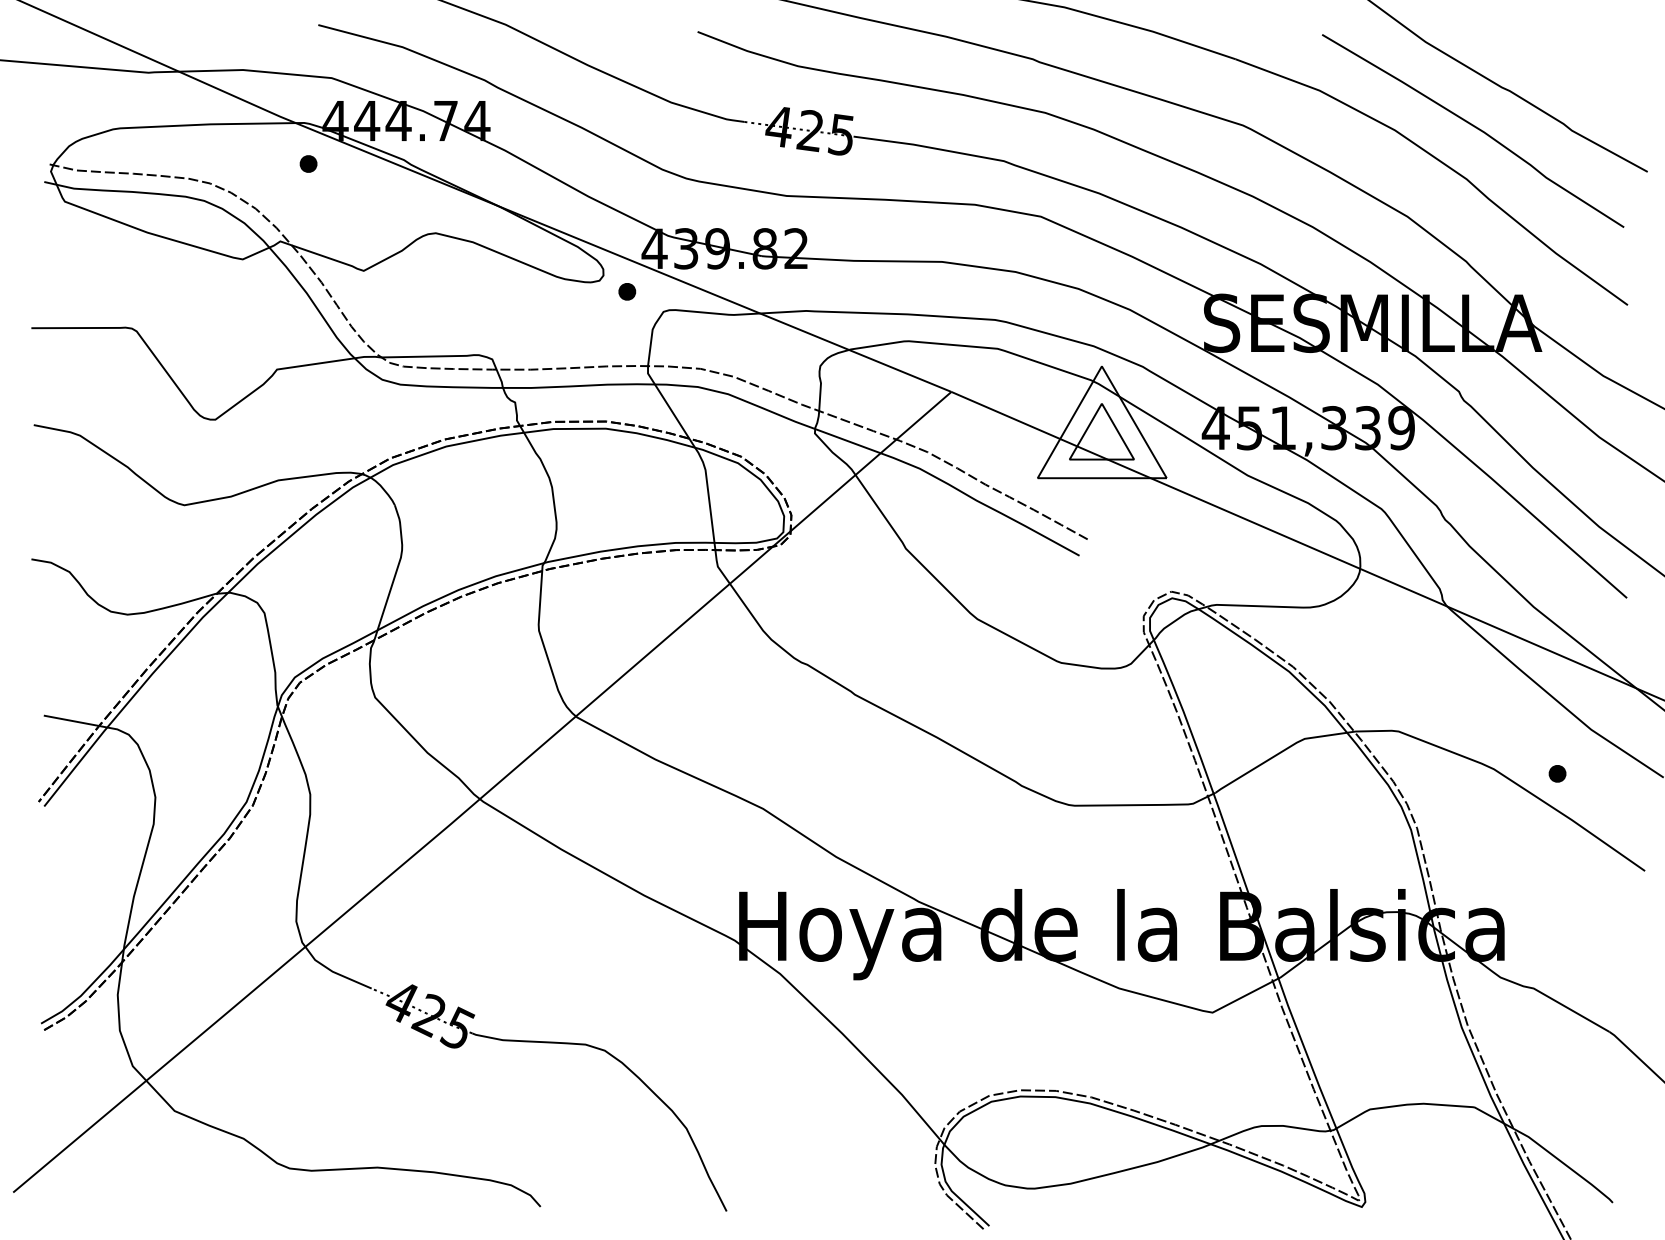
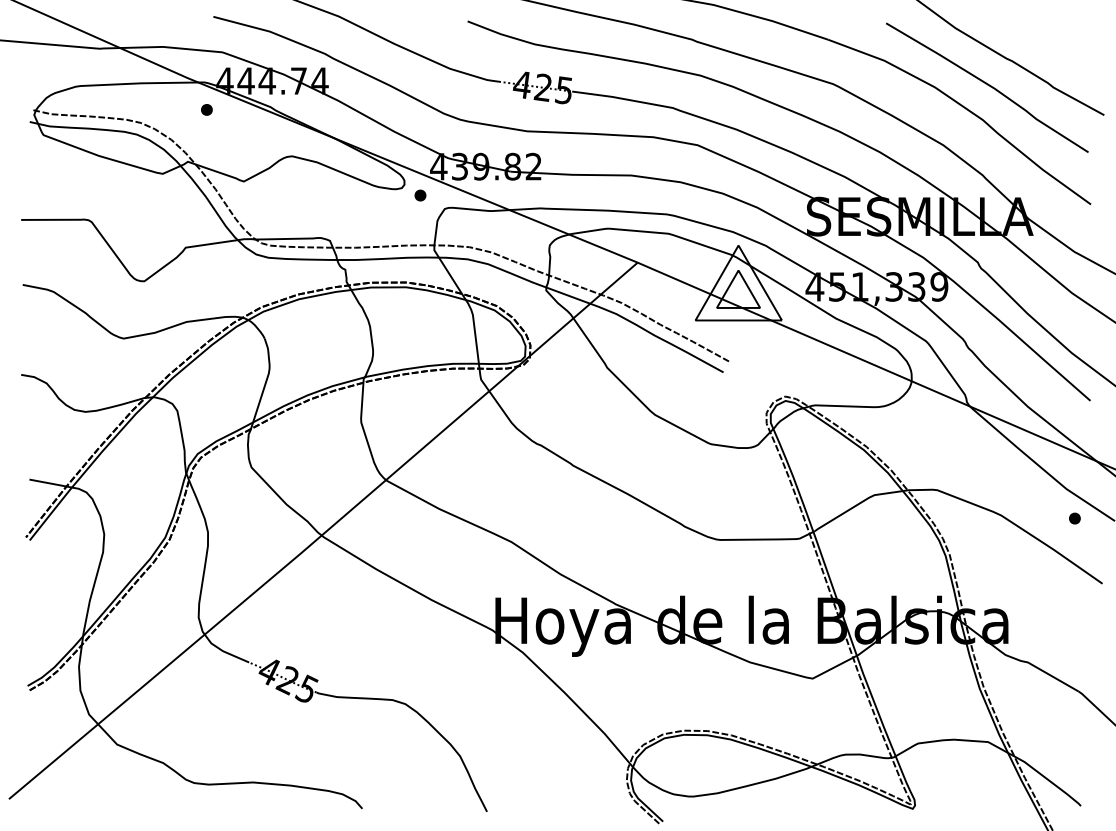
part: (1556, 773) -> (1074, 518), moved

